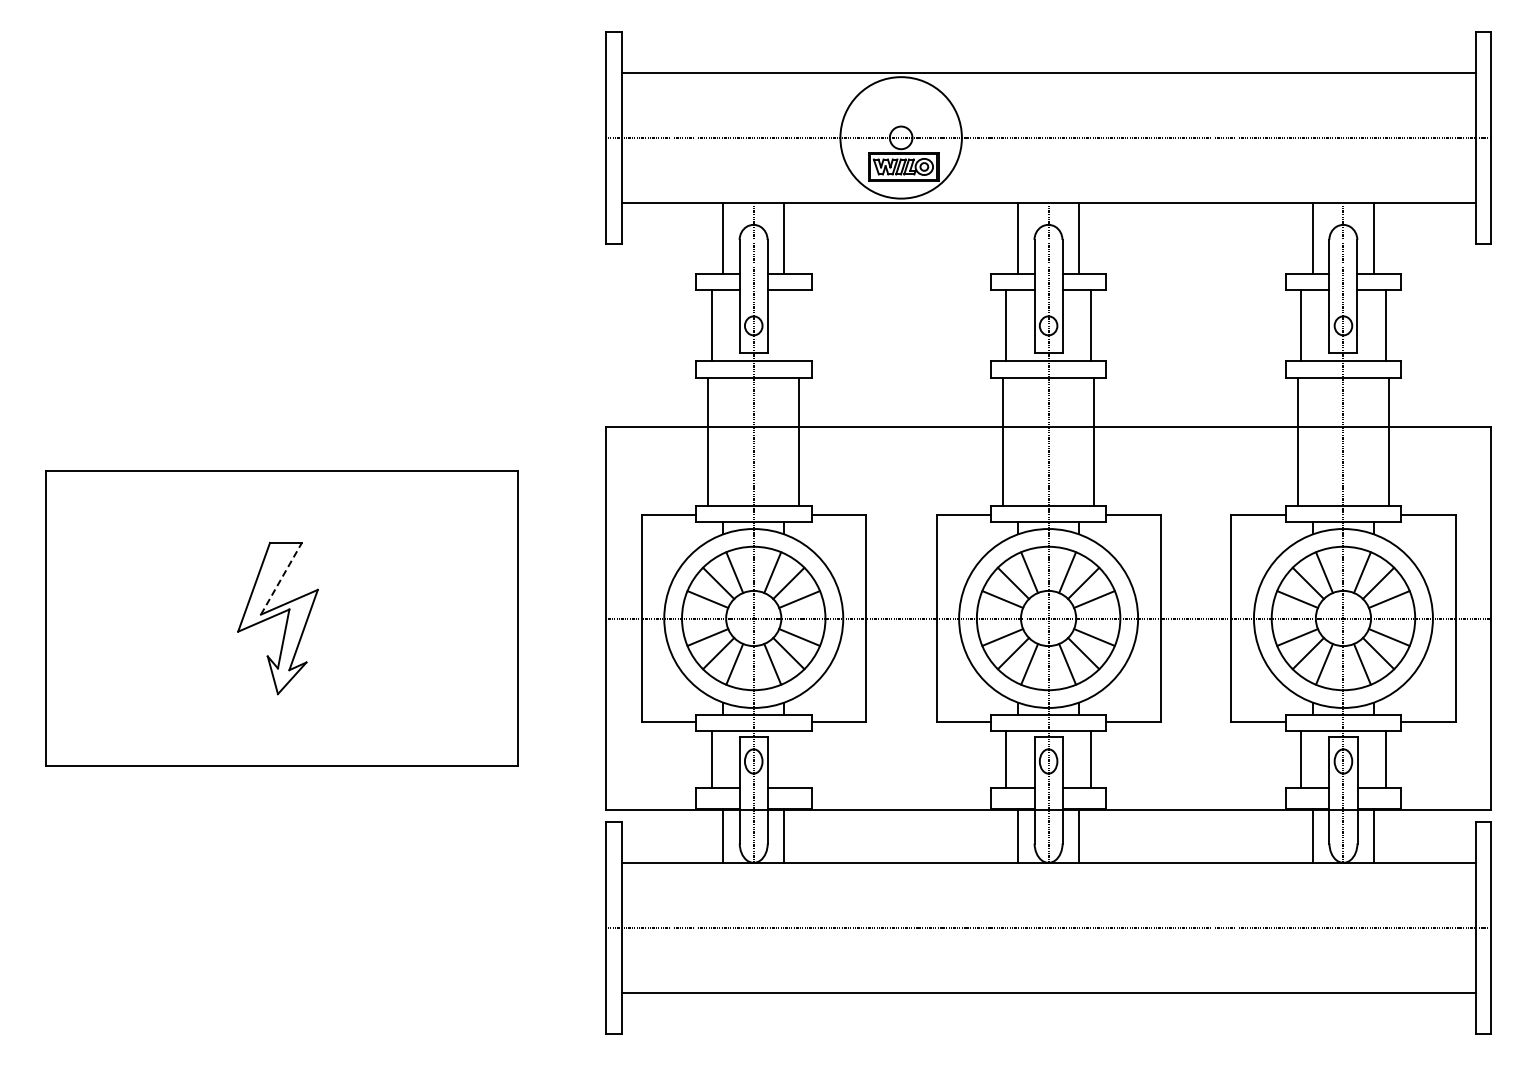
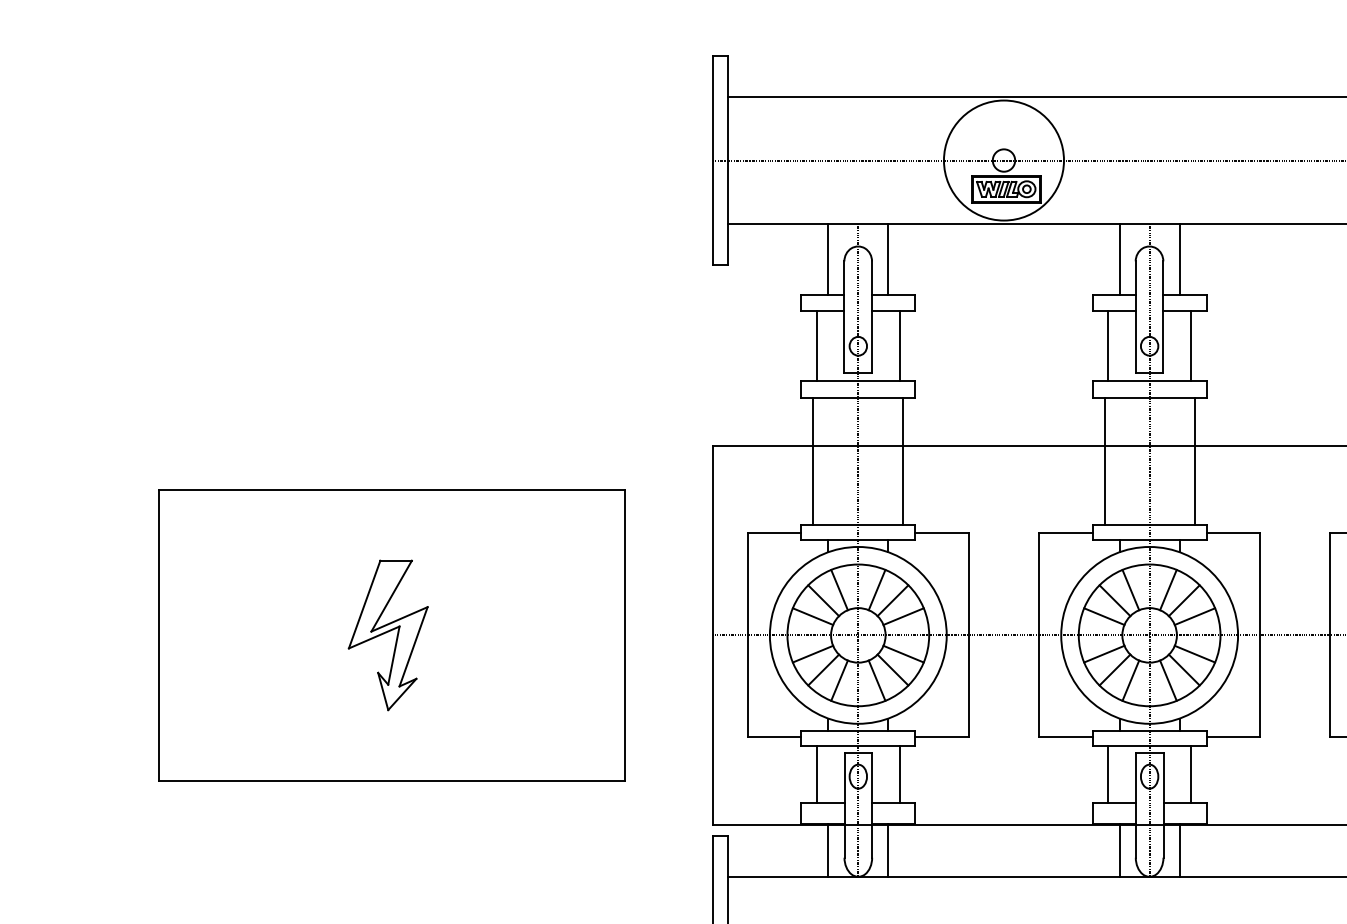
line: (795, 325) -> (899, 345), added
line: (281, 578) -> (391, 595), dashed -> solid
line: (795, 758) -> (899, 773), added

